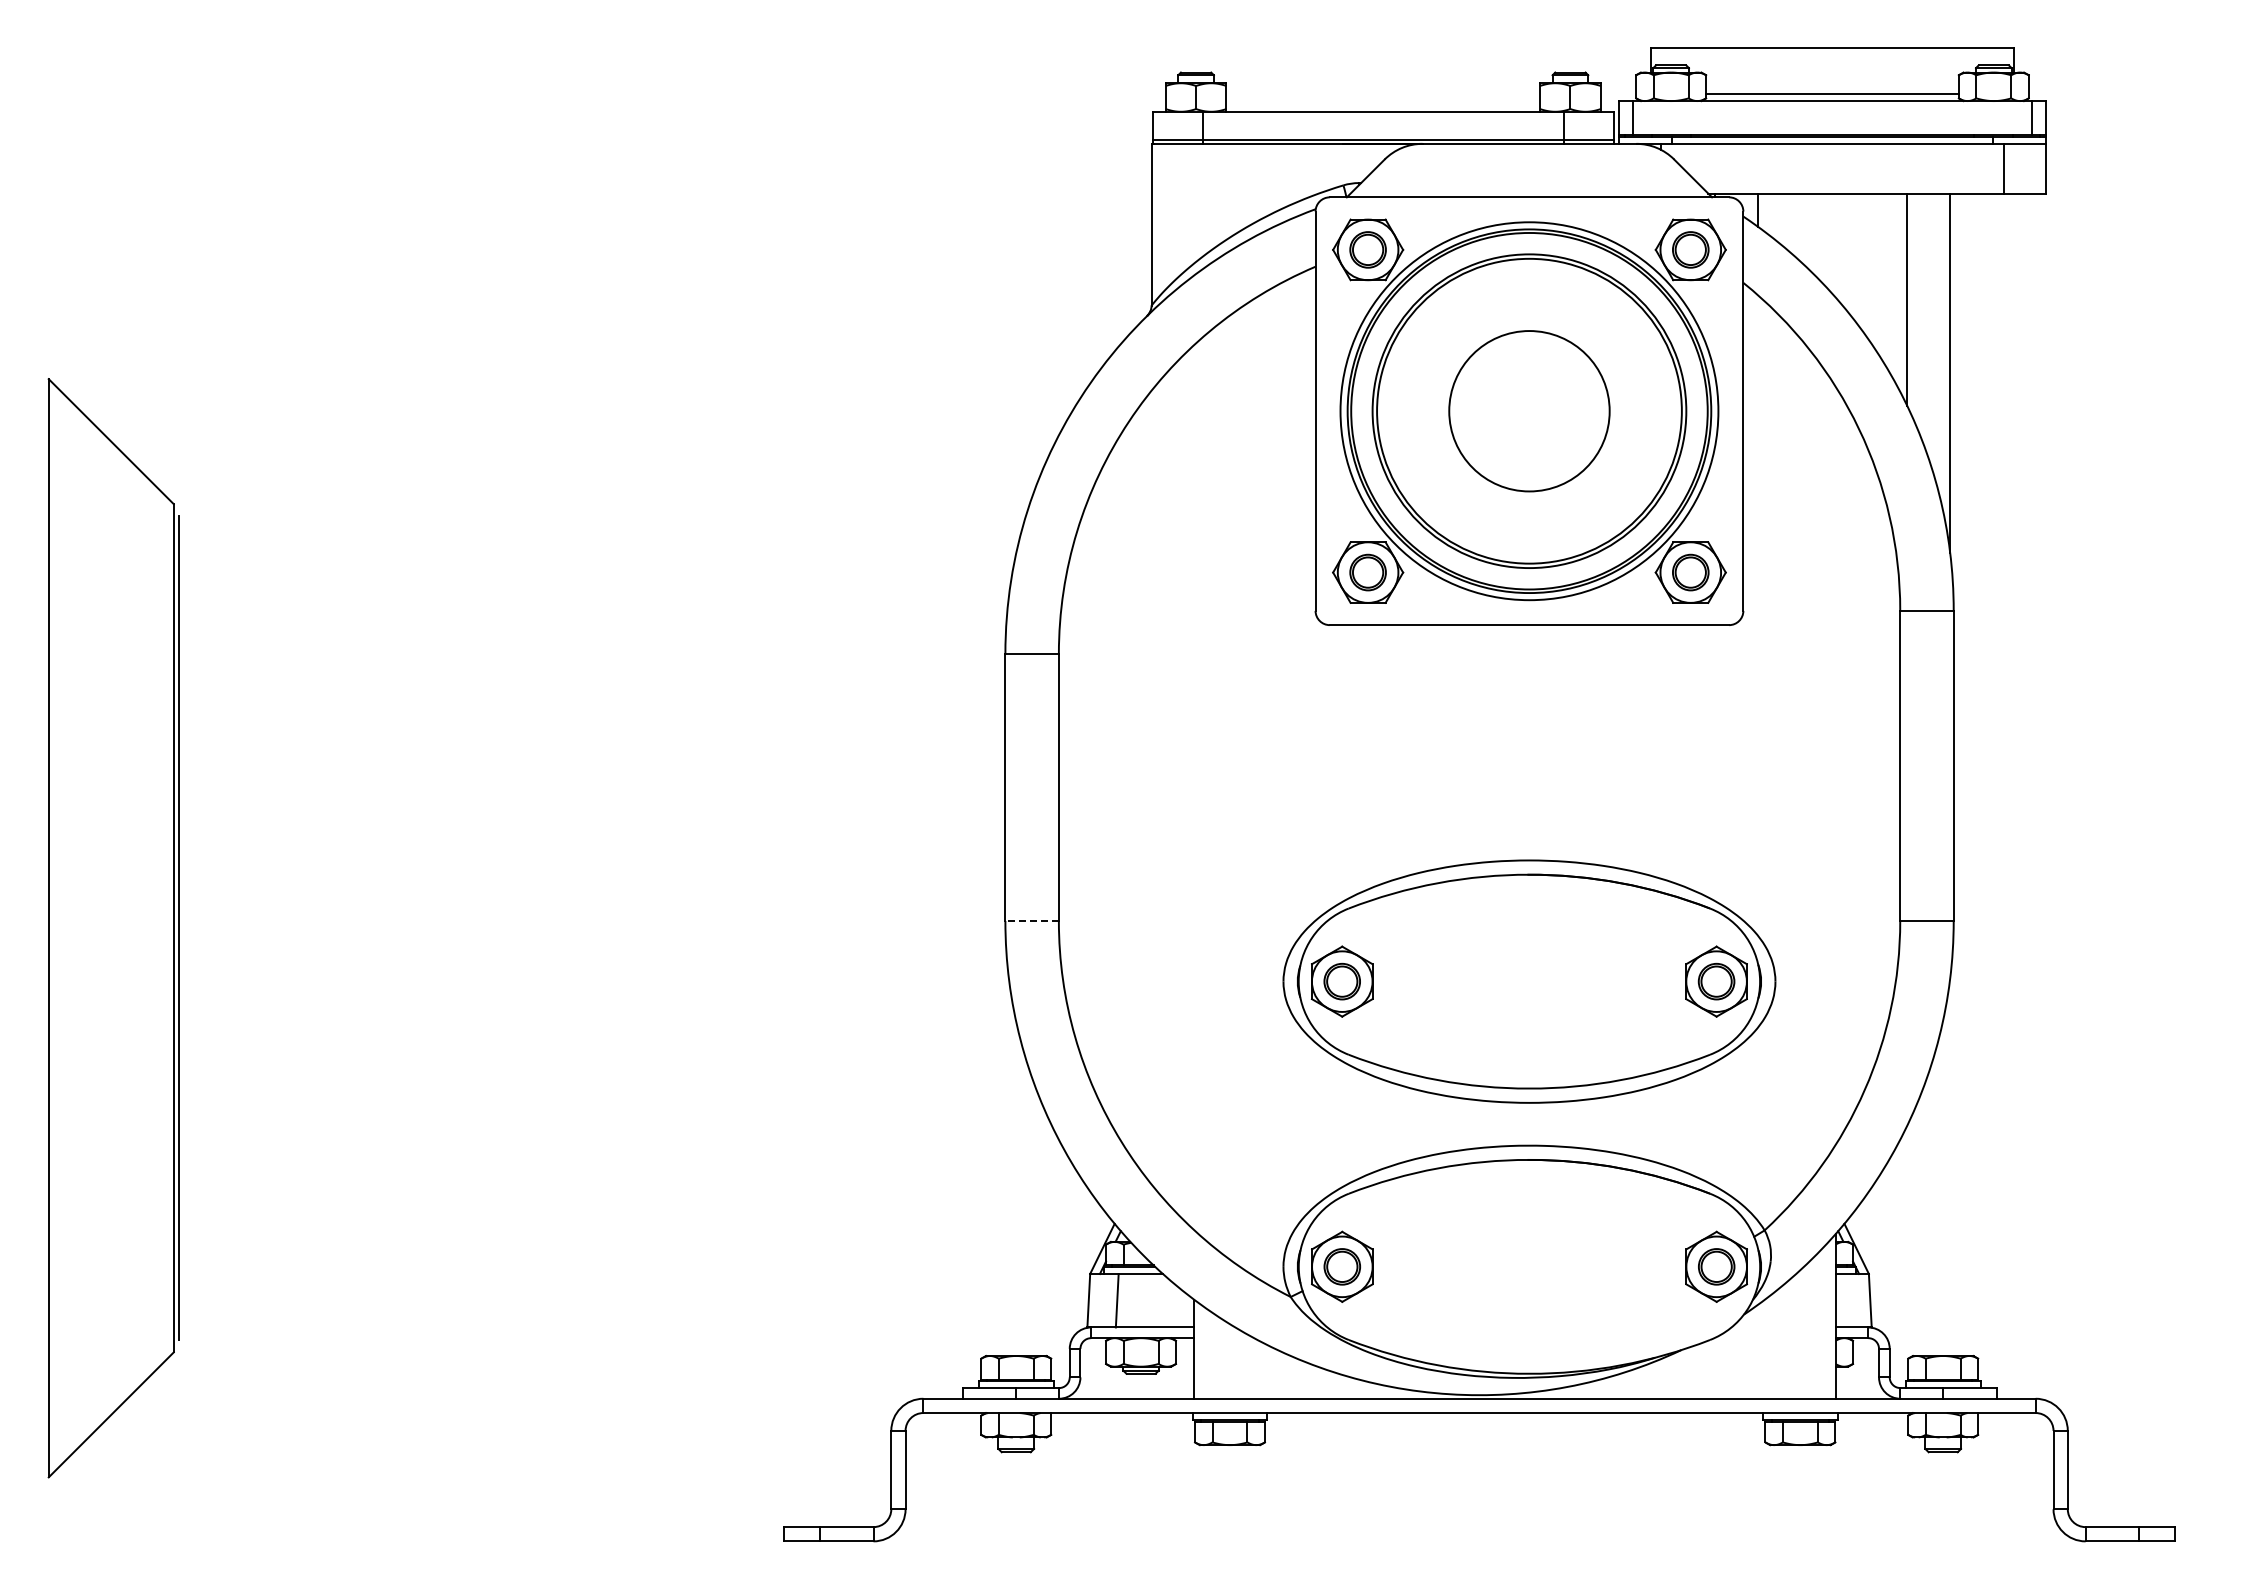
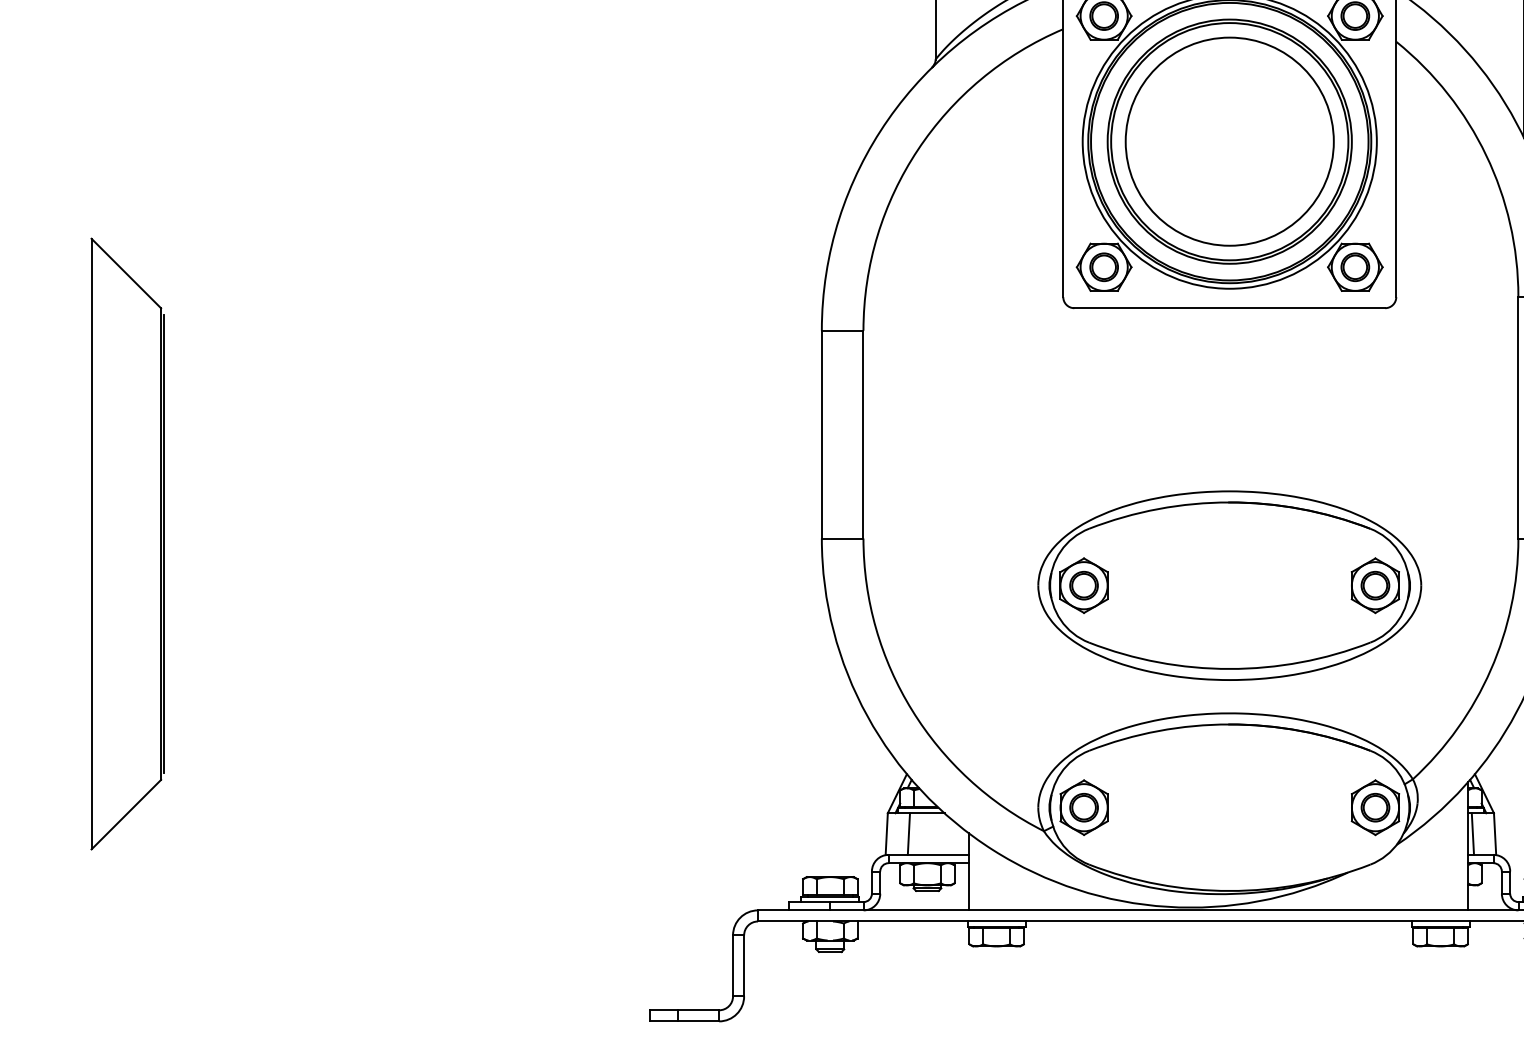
circle: (1529, 410) -> (1229, 141), size x1.67
line: (1032, 921) -> (842, 538), dashed -> solid
part: (113, 927) -> (127, 543), size x0.71
line: (1841, 1300) -> (1472, 833), added

